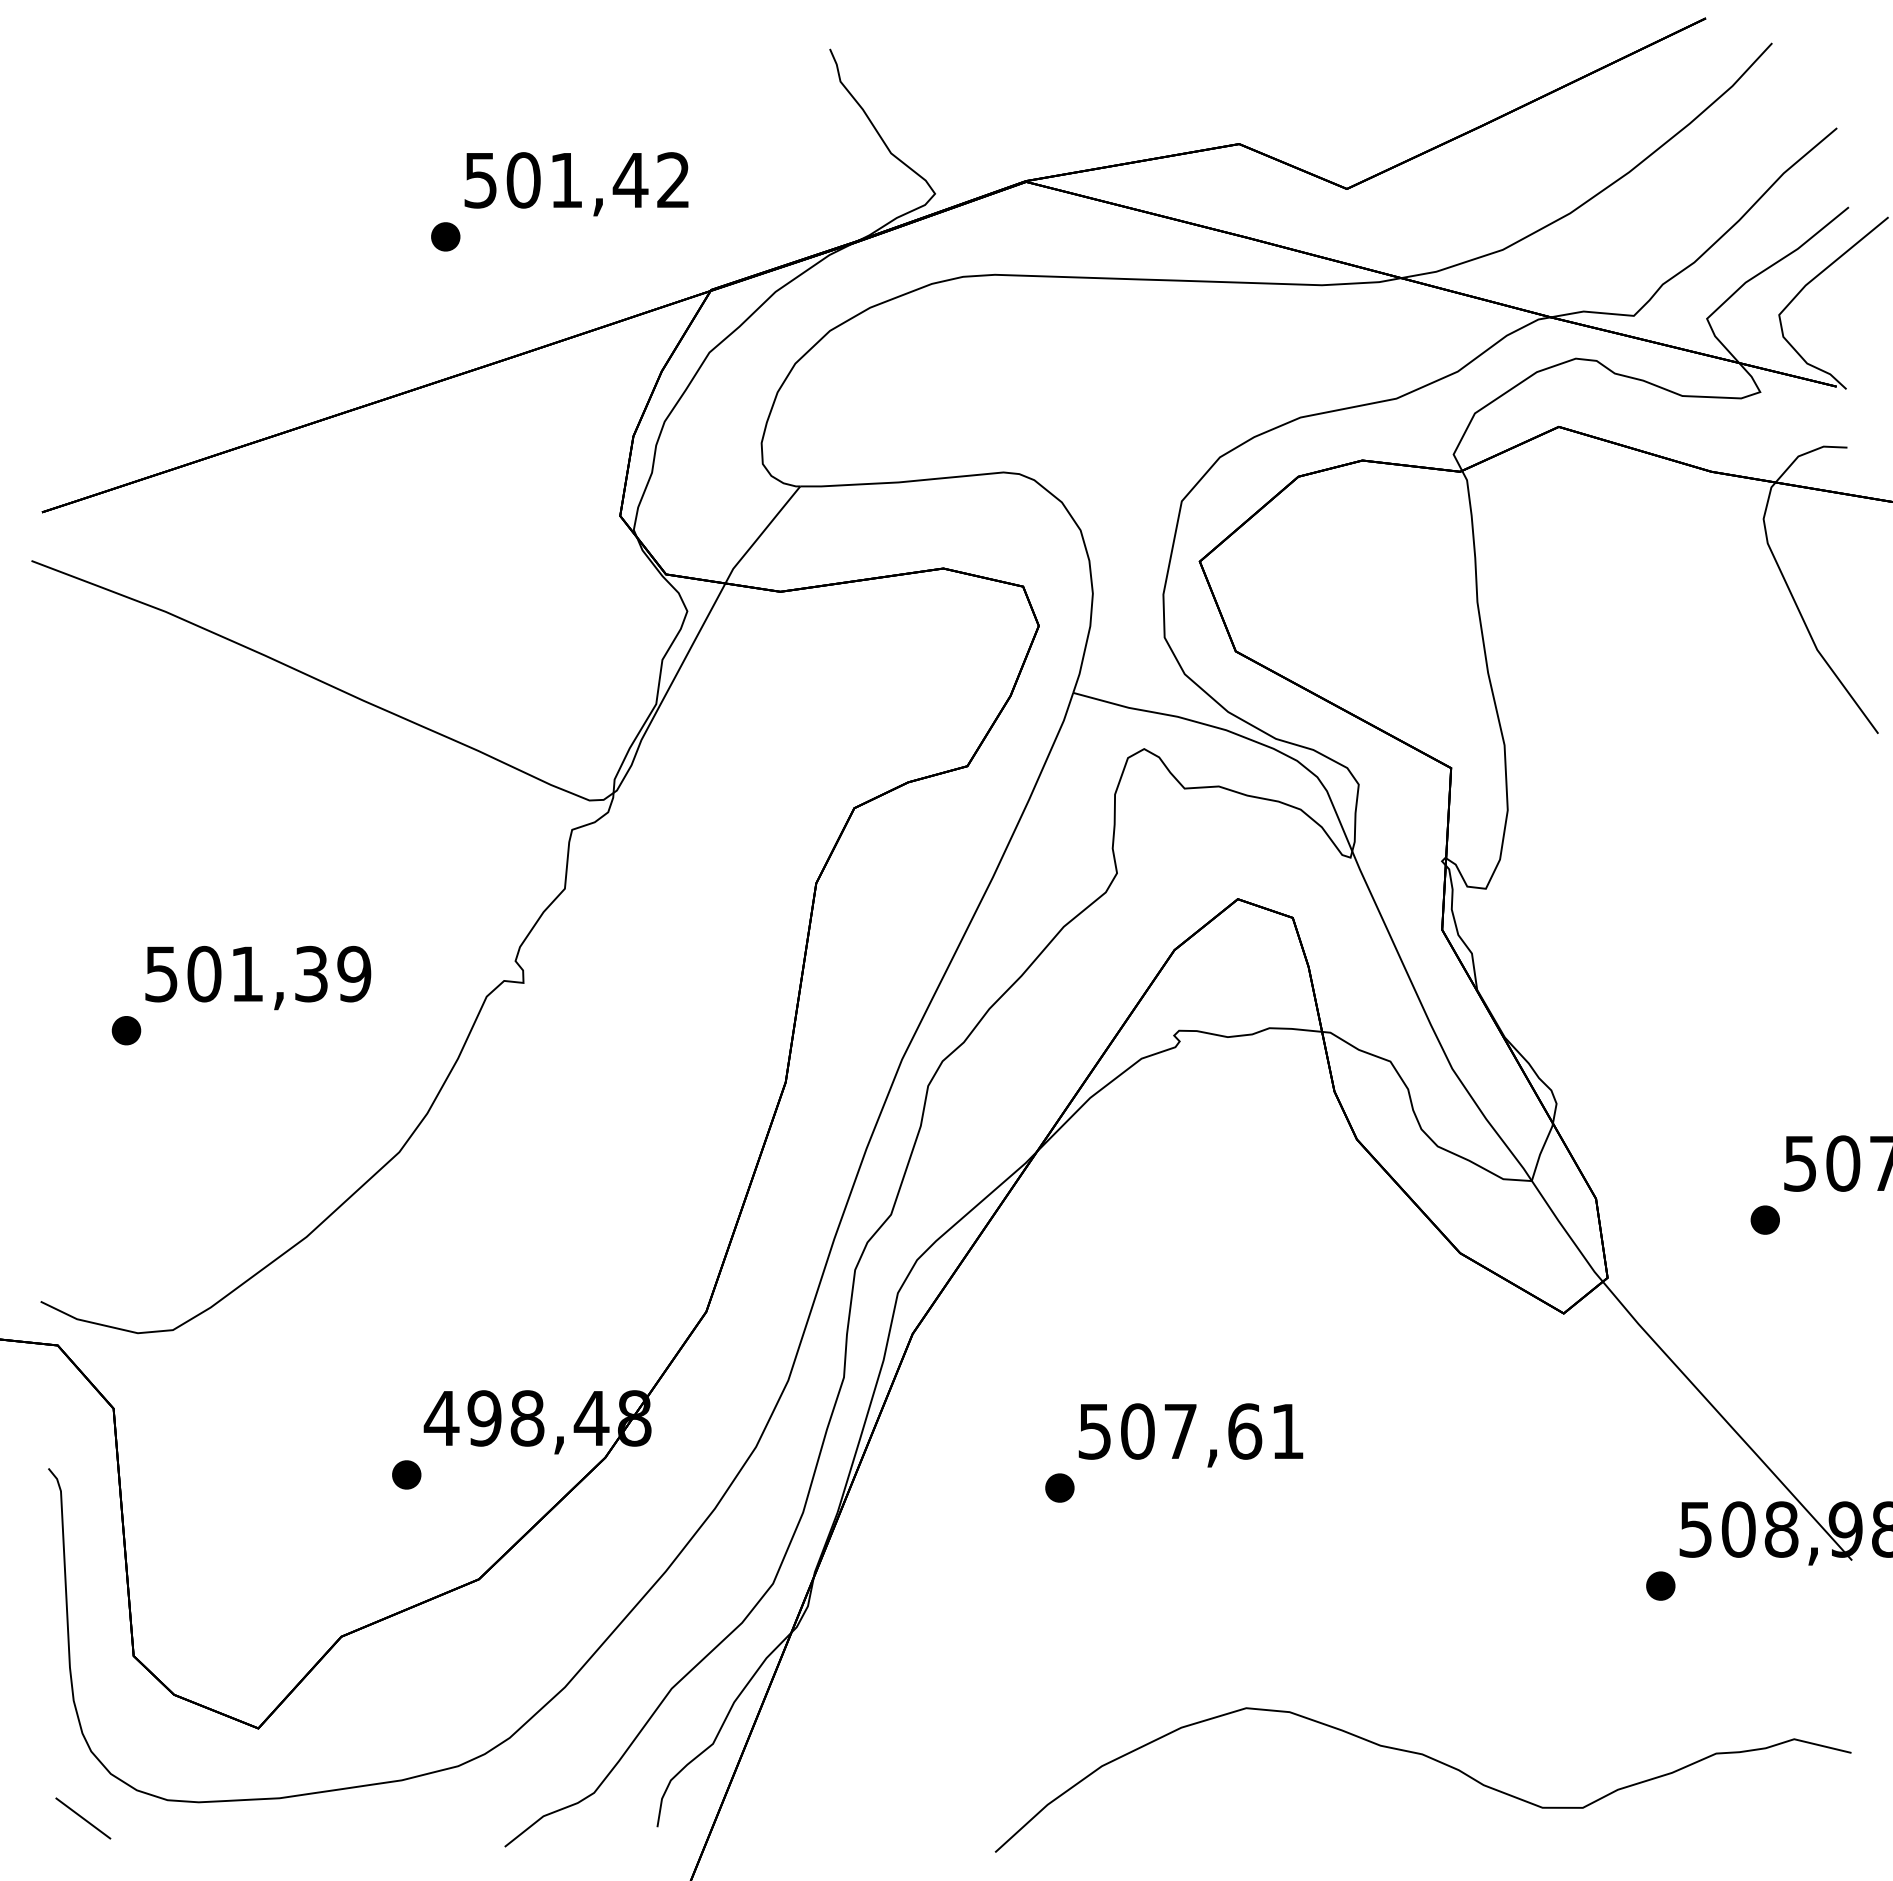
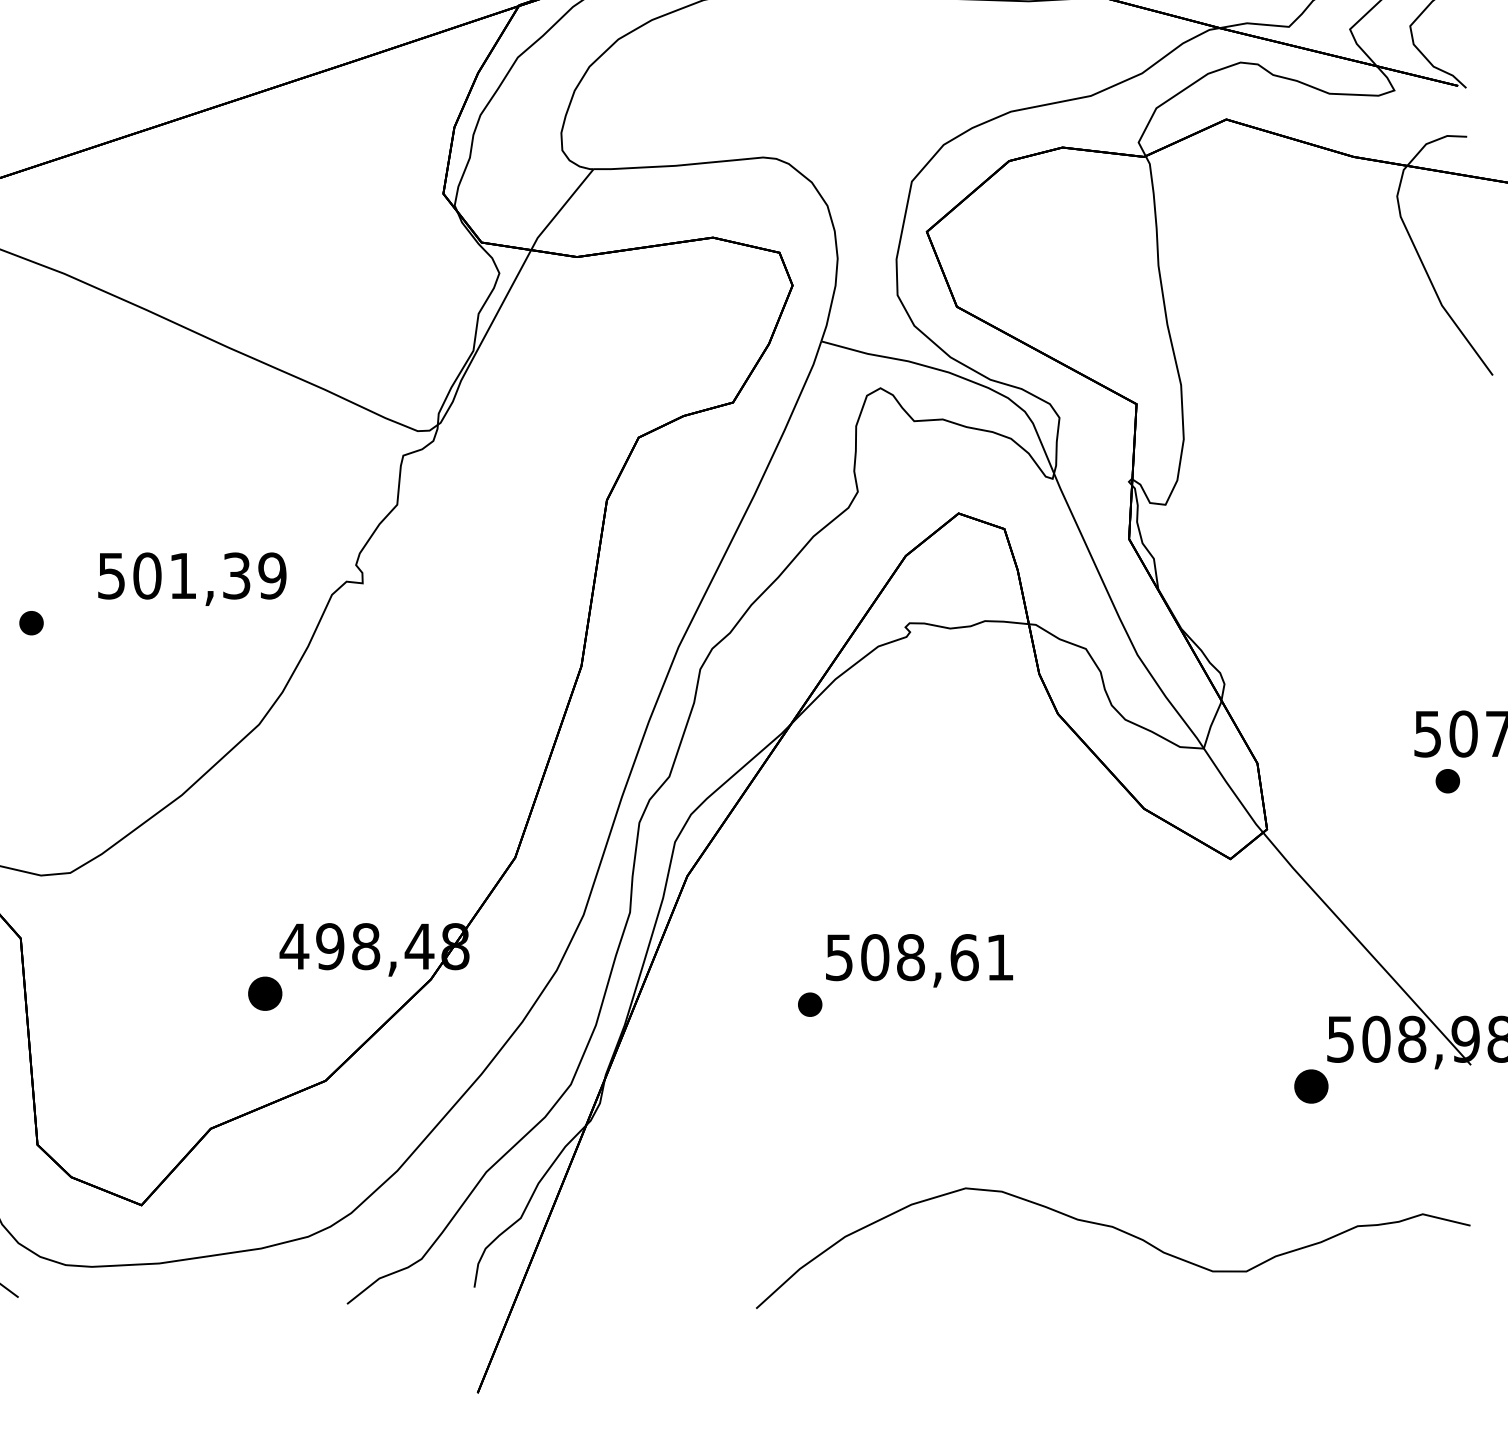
text: (258, 978) -> (192, 579), moved
part: (1764, 1219) -> (1447, 780), moved
text: (1180, 1431) -> (910, 957), 507,61 -> 508,61
part: (406, 1474) -> (265, 993), size x1.4
part: (1660, 1585) -> (1311, 1086), size x1.4

